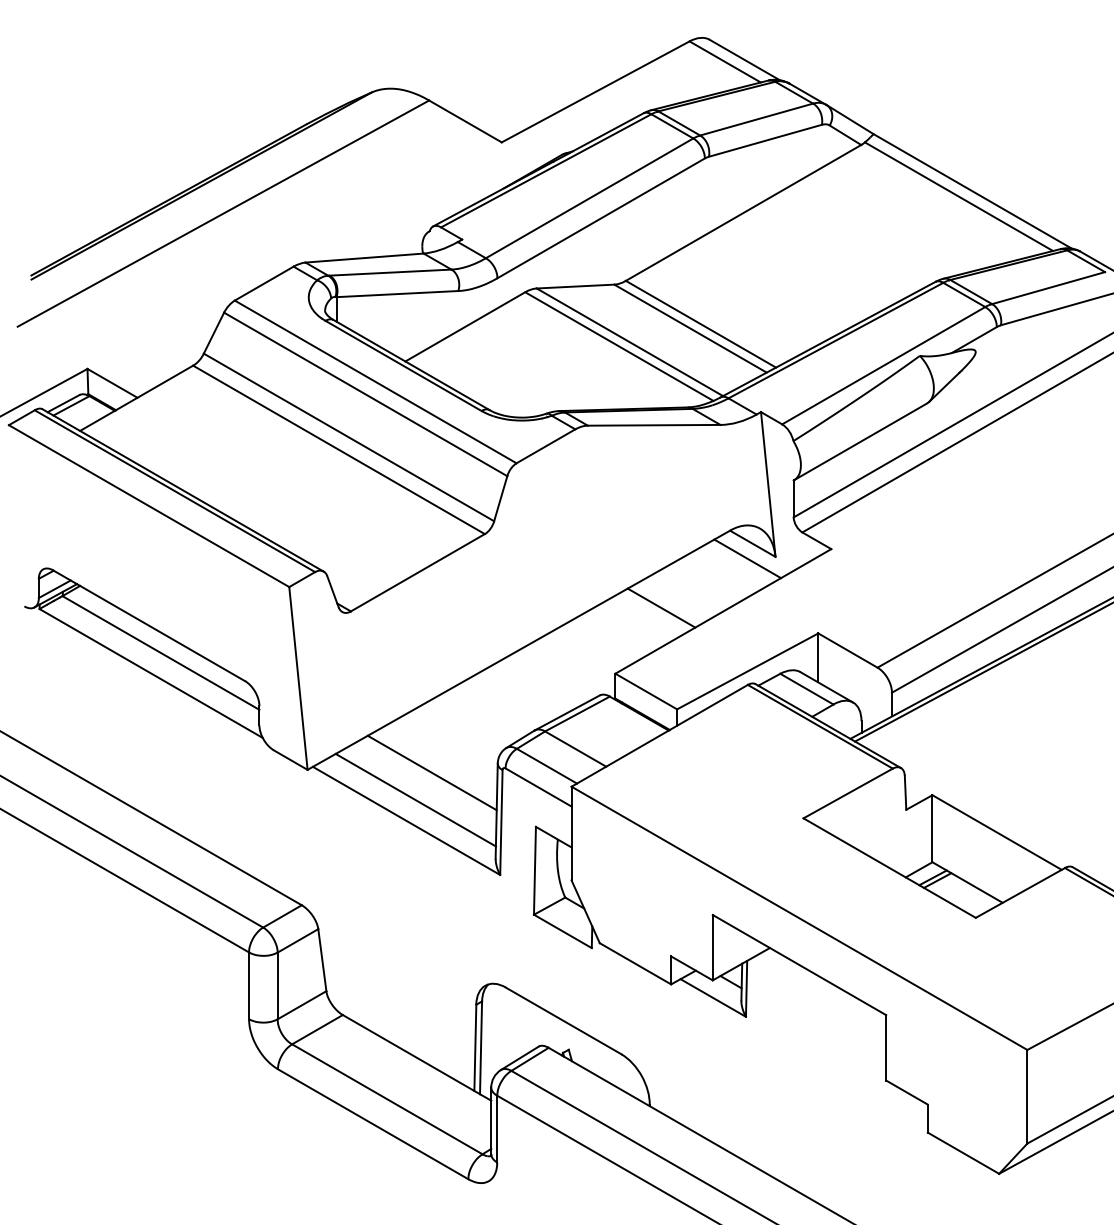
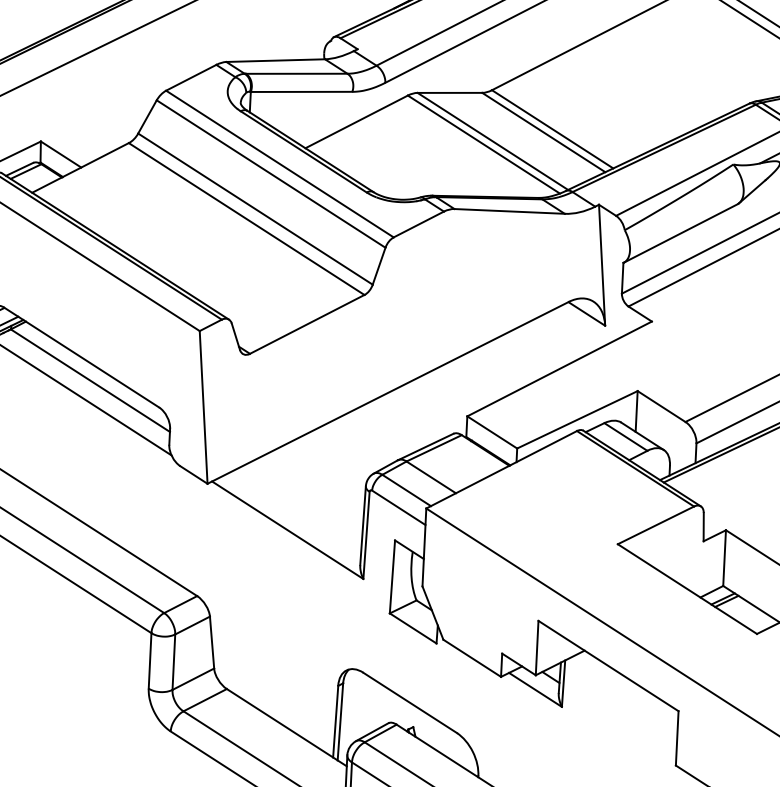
line: (747, 558) -> (581, 325), removed
line: (661, 607) -> (508, 363), removed
line: (431, 772) -> (310, 491), removed
line: (415, 799) -> (296, 512), removed

